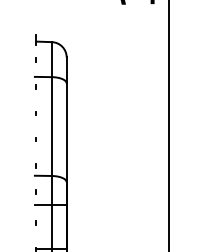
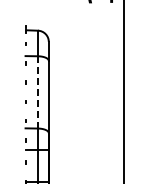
line: (52, 125) -> (38, 91), solid -> dashed

